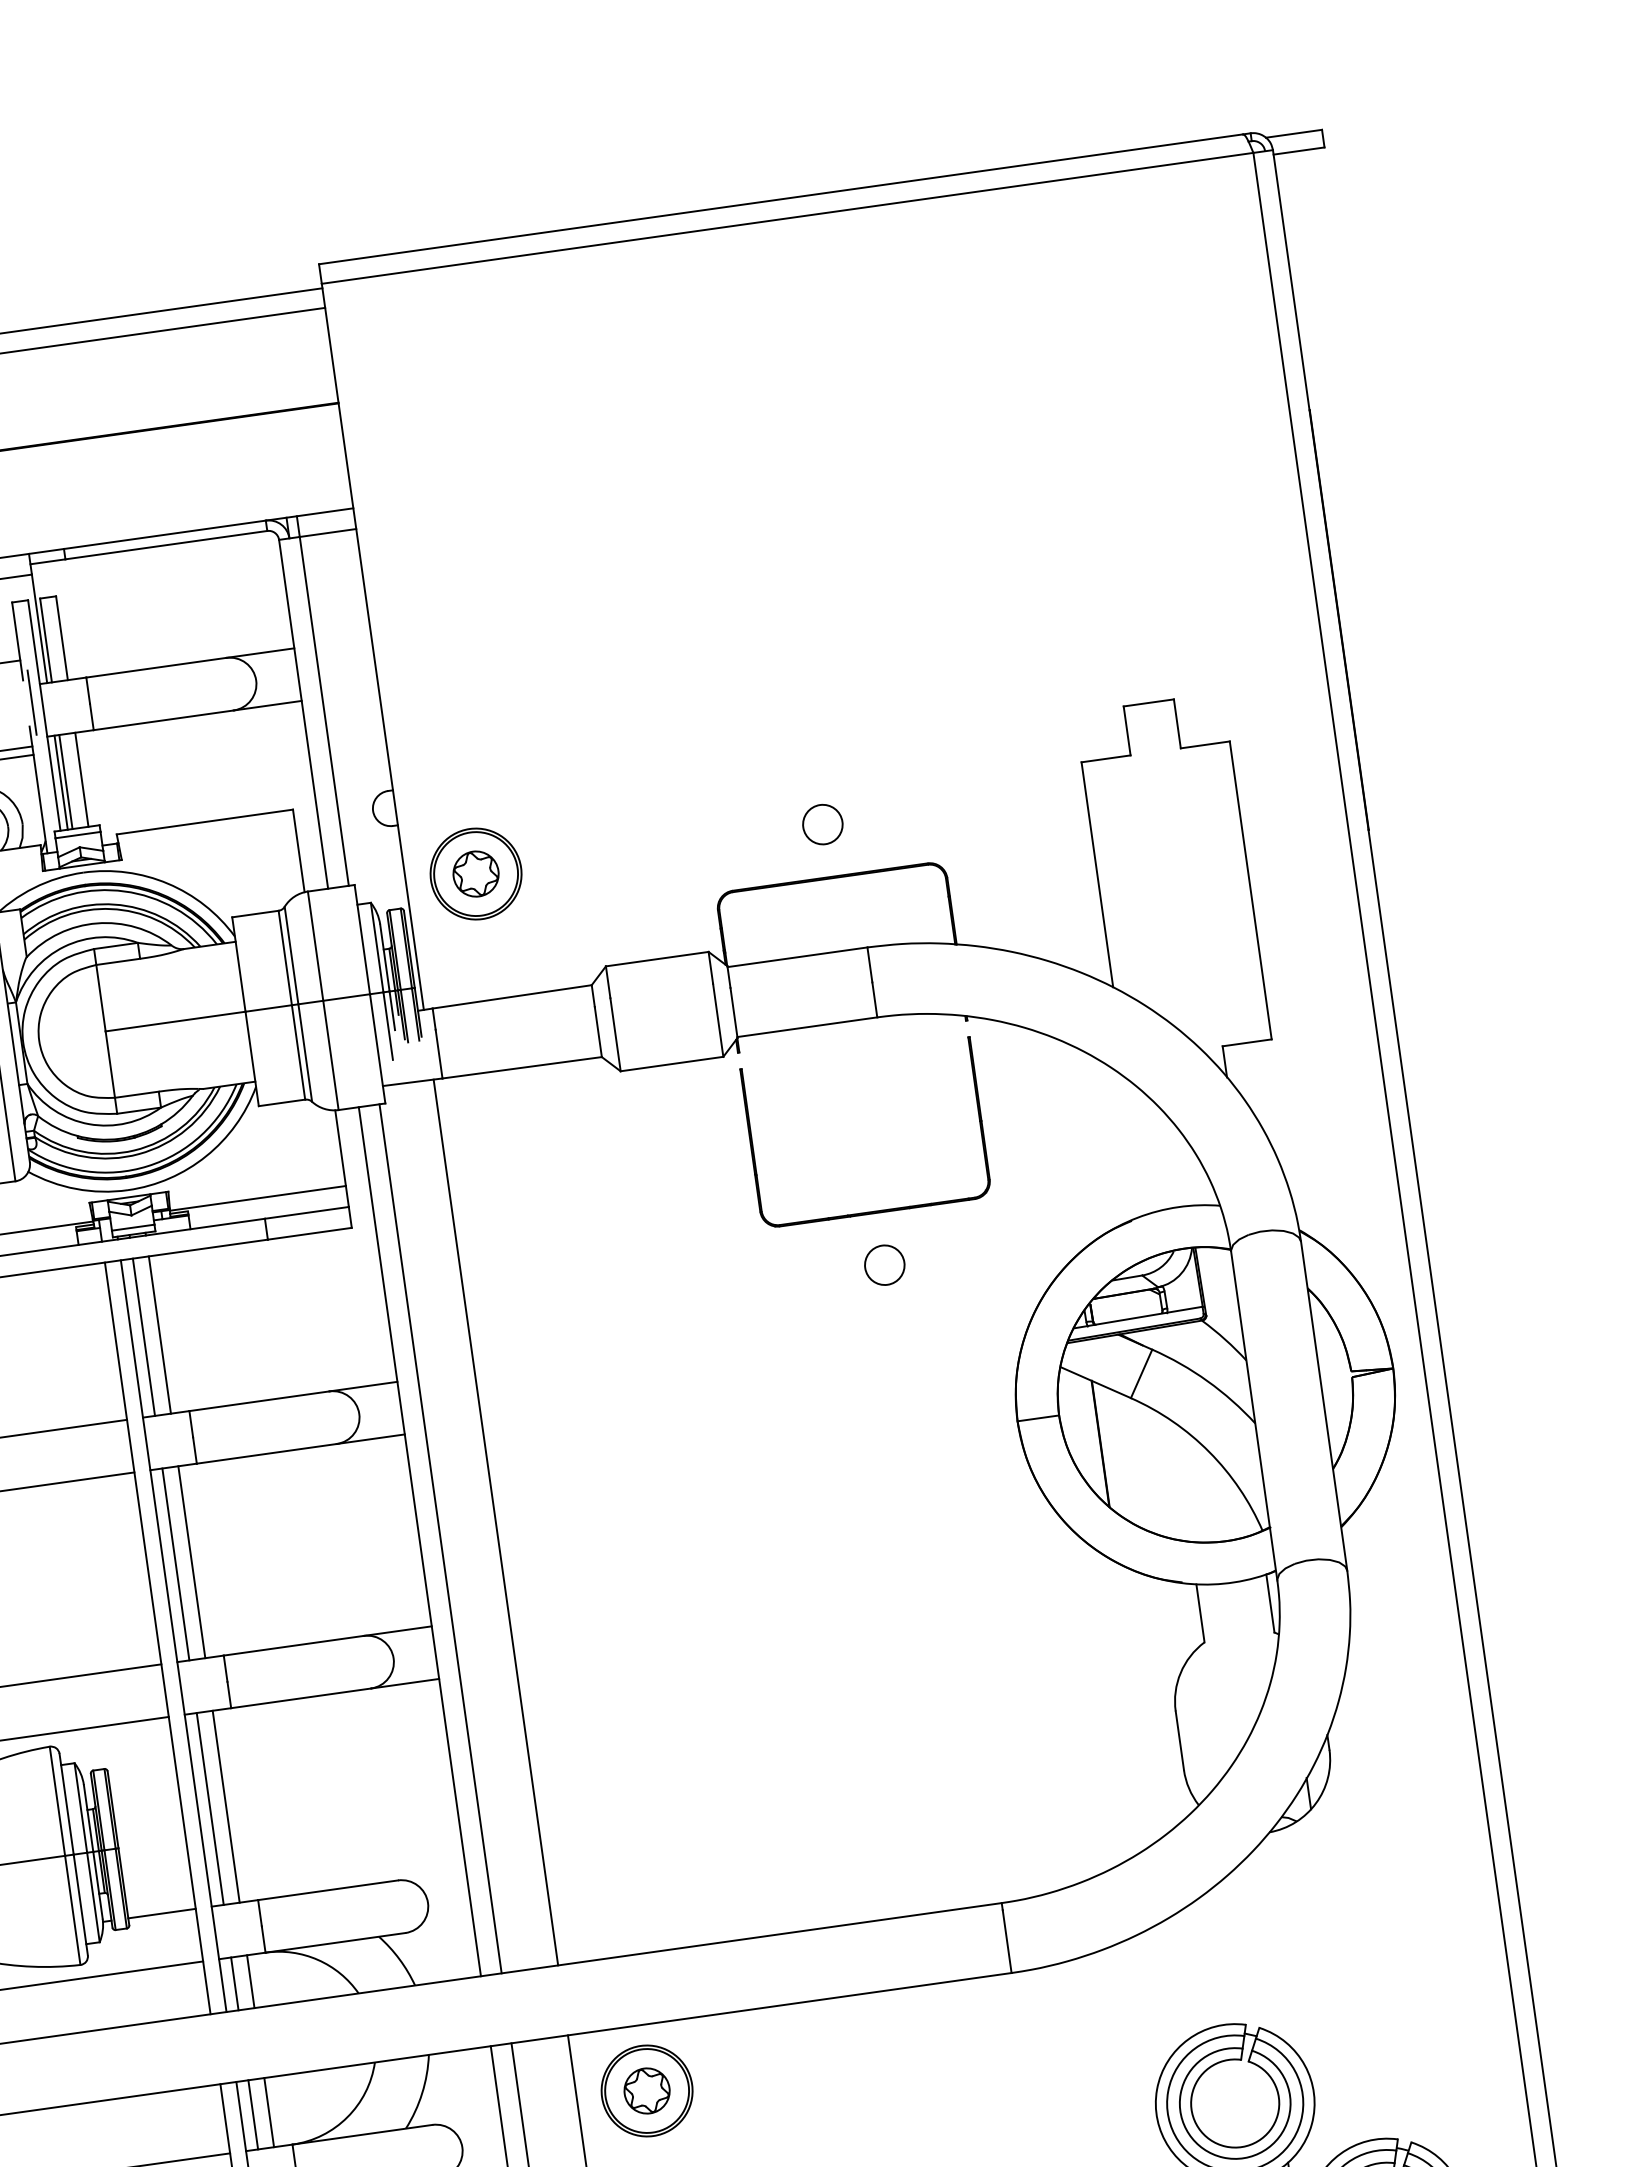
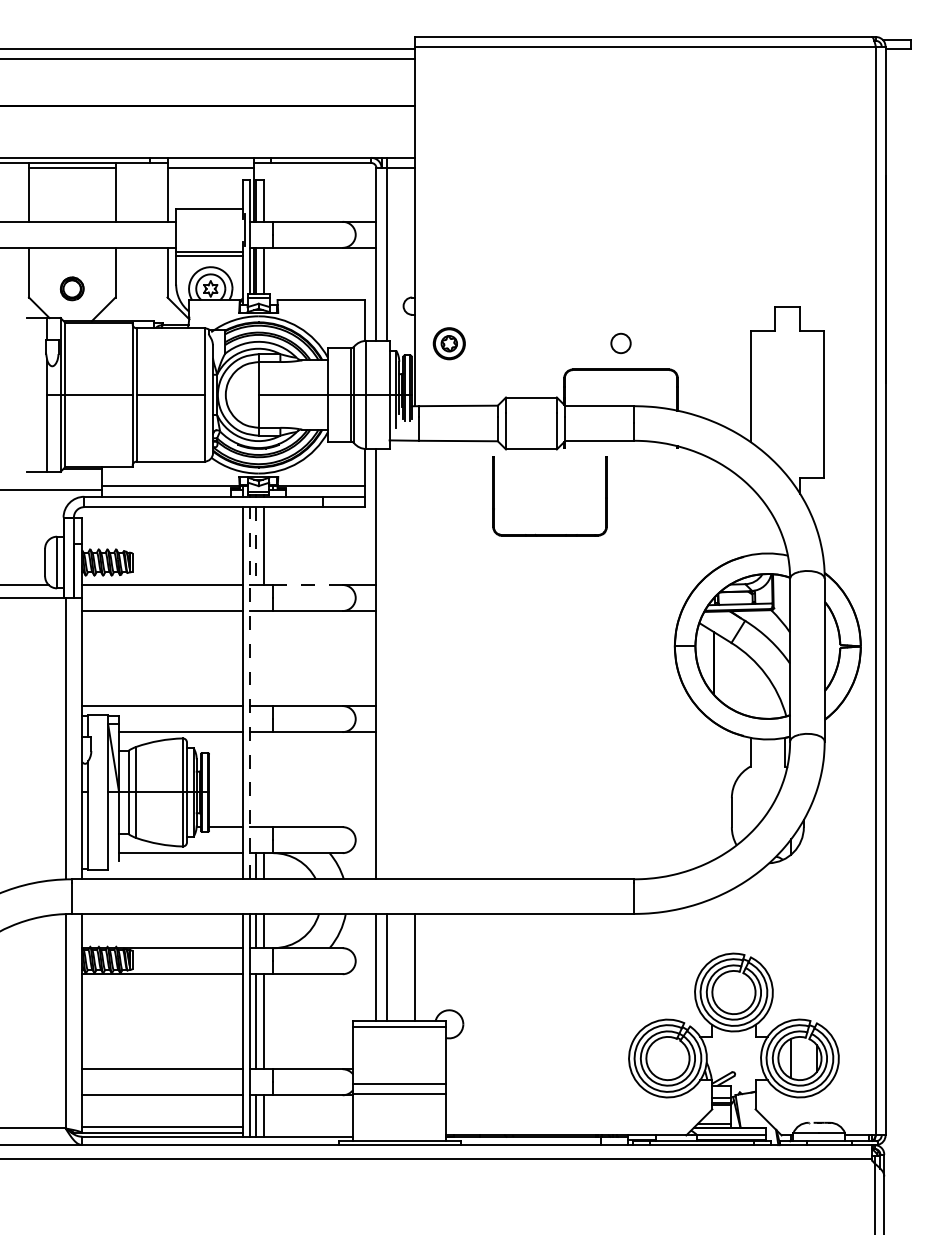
part: (476, 873) -> (449, 343), size x0.7
part: (876, 1210) -> (549, 534), moved
circle: (883, 1265) -> (620, 561), removed
line: (144, 1338) -> (256, 546), solid -> dashed
line: (260, 1402) -> (308, 585), solid -> dashed
line: (495, 1521) -> (414, 659), removed
line: (440, 1539) -> (386, 664), removed
line: (192, 1562) -> (264, 658), removed
line: (176, 1564) -> (256, 658), removed
line: (173, 1634) -> (250, 692), solid -> dashed
line: (226, 1806) -> (264, 779), removed
line: (210, 1808) -> (256, 779), removed
part: (647, 2091) -> (449, 946), removed

